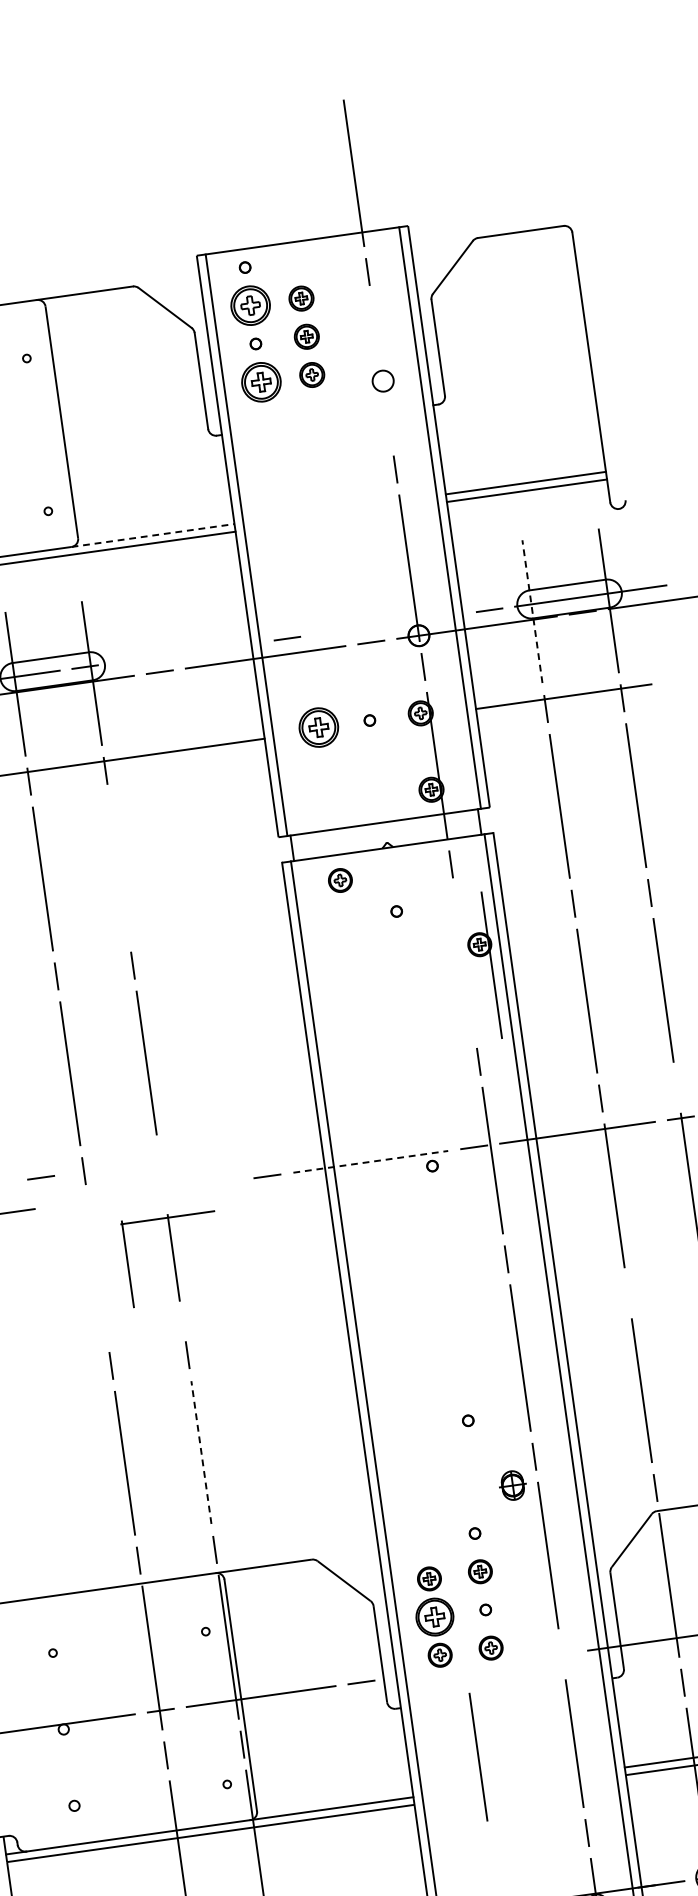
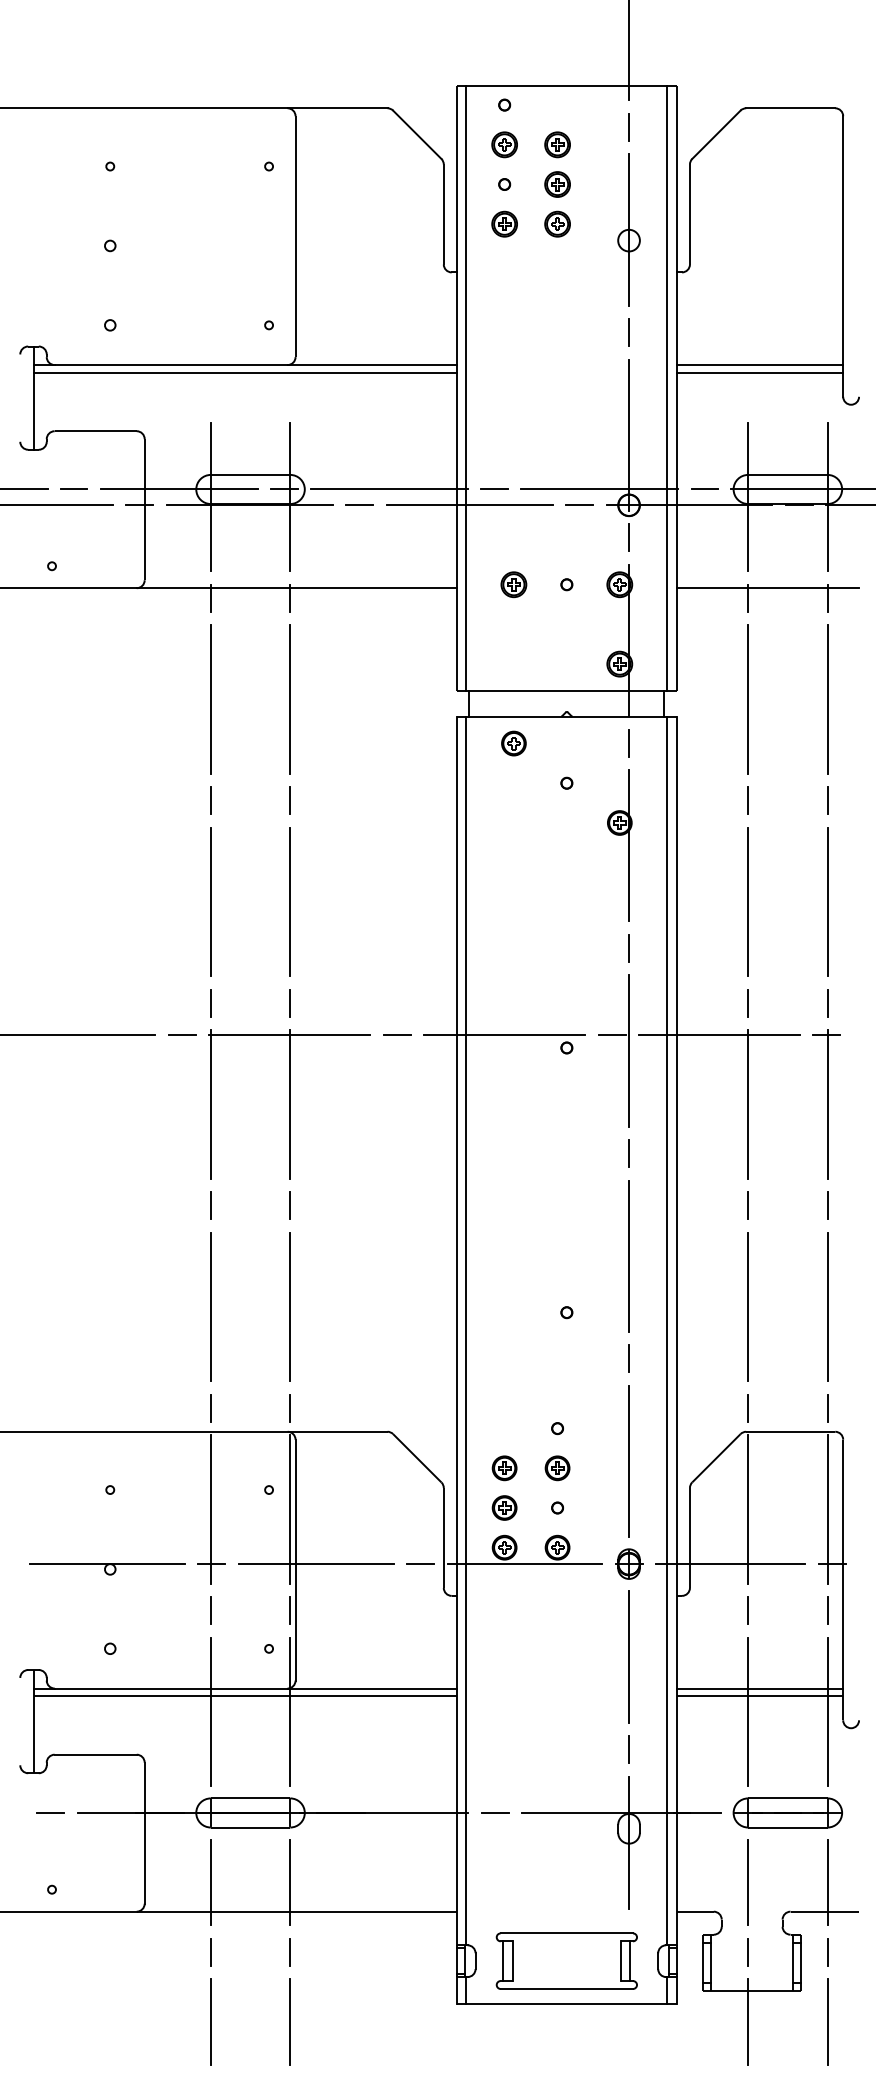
part: (250, 305) -> (504, 144), size x0.62
line: (382, 370) -> (629, 229), added
part: (261, 381) -> (504, 223), size x0.62
line: (153, 535) -> (372, 365), dashed -> solid
line: (532, 611) -> (748, 496), dashed -> solid
line: (388, 624) -> (599, 489), added
line: (186, 652) -> (389, 489), added
part: (318, 727) -> (513, 584), size x0.62
line: (118, 868) -> (289, 699), added
part: (491, 965) -> (628, 845), moved
line: (677, 1087) -> (827, 1002), added
line: (160, 1159) -> (290, 1002), added
line: (371, 1161) -> (505, 1034), dashed -> solid
line: (41, 1177) -> (182, 1034), moved
part: (173, 1258) -> (289, 1104), size x1.67
line: (628, 1293) -> (748, 1205), added
line: (201, 1452) -> (290, 1306), dashed -> solid
part: (513, 1484) -> (629, 1563), moved
part: (434, 1616) -> (504, 1507), size x0.62
line: (461, 1668) -> (524, 1564), added
line: (477, 1756) -> (528, 1656), removed

